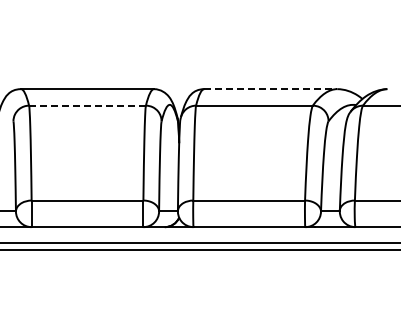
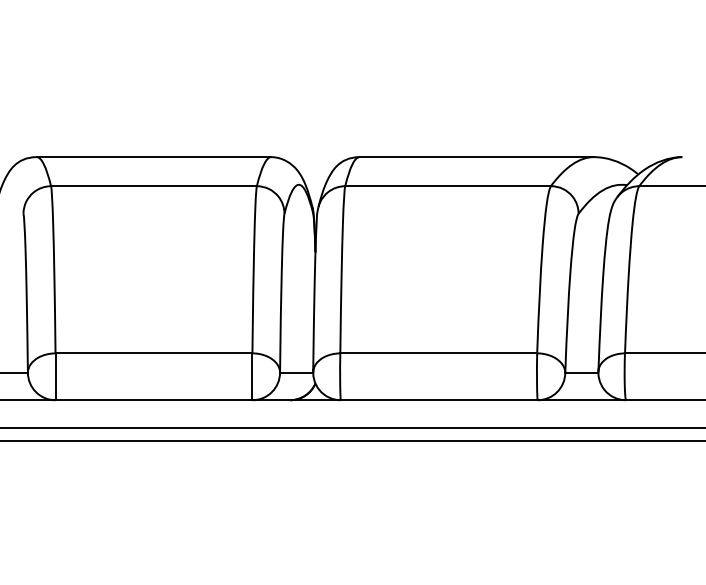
line: (270, 89) -> (476, 157), dashed -> solid
line: (87, 105) -> (153, 185), dashed -> solid

